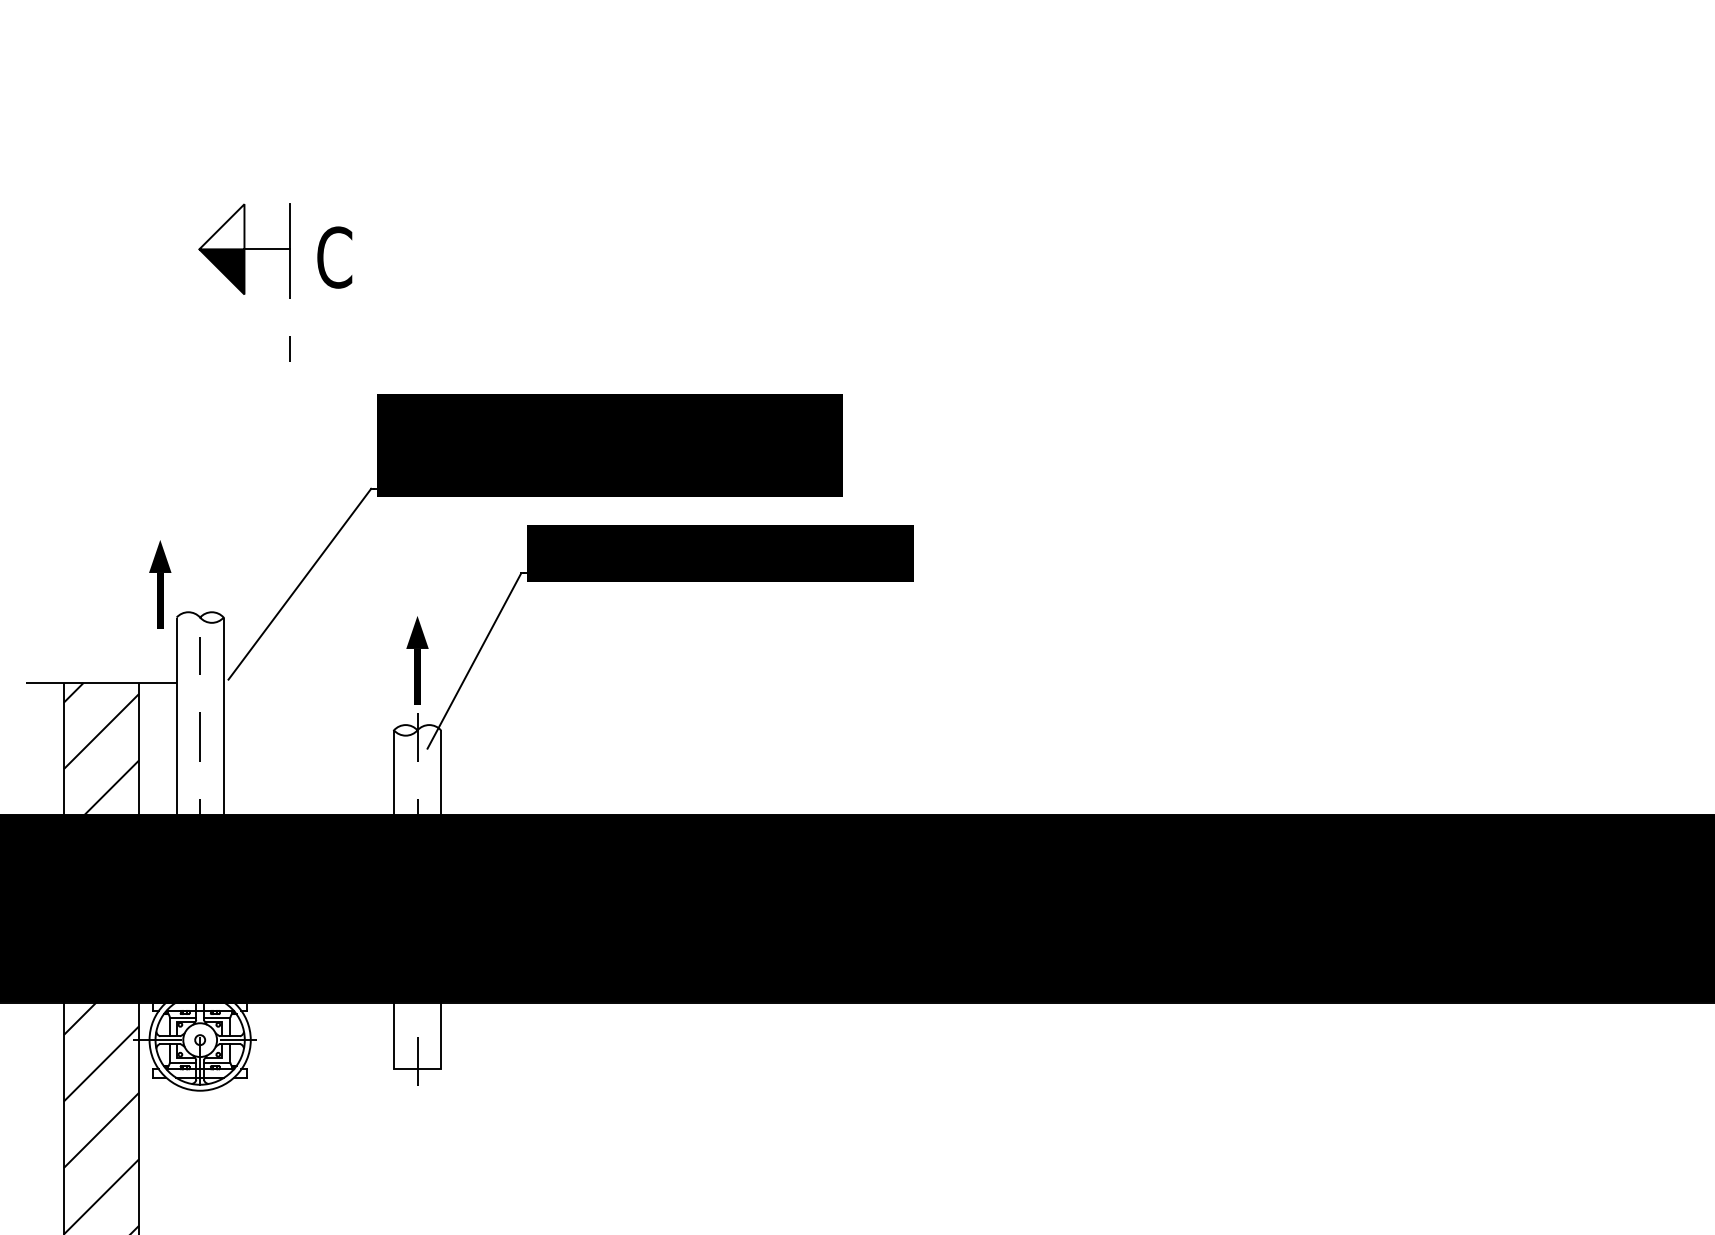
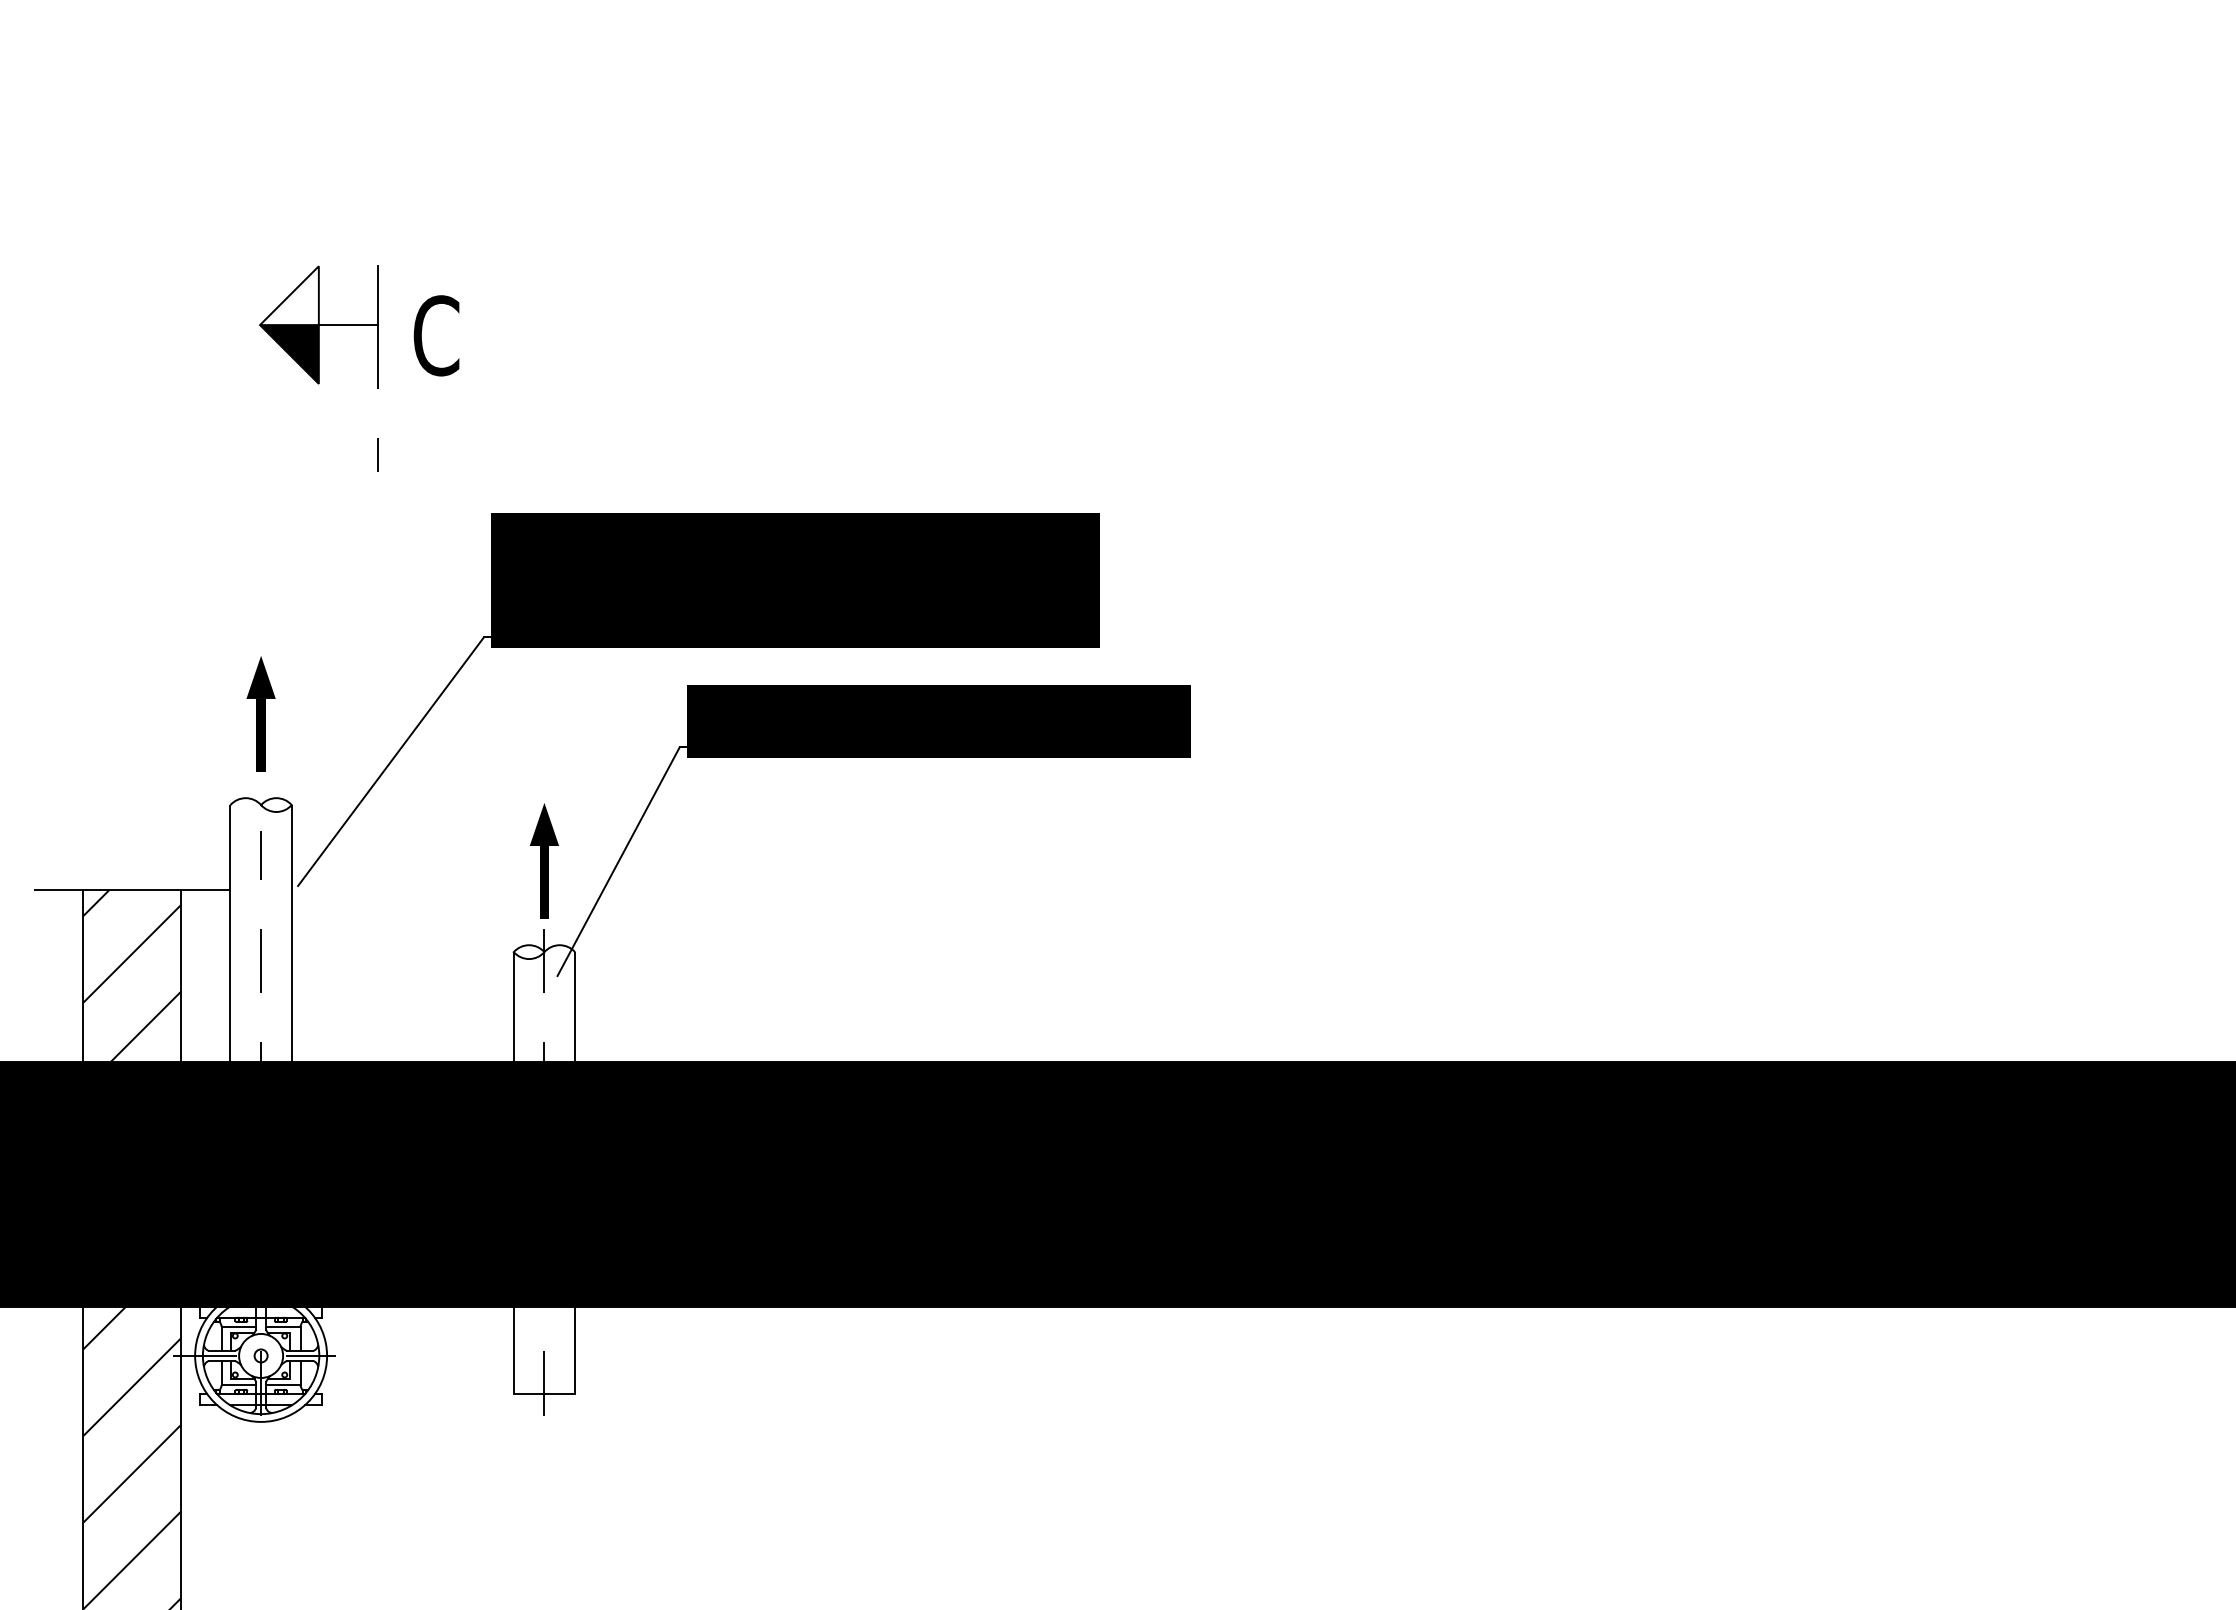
part: (159, 584) -> (260, 713), moved

